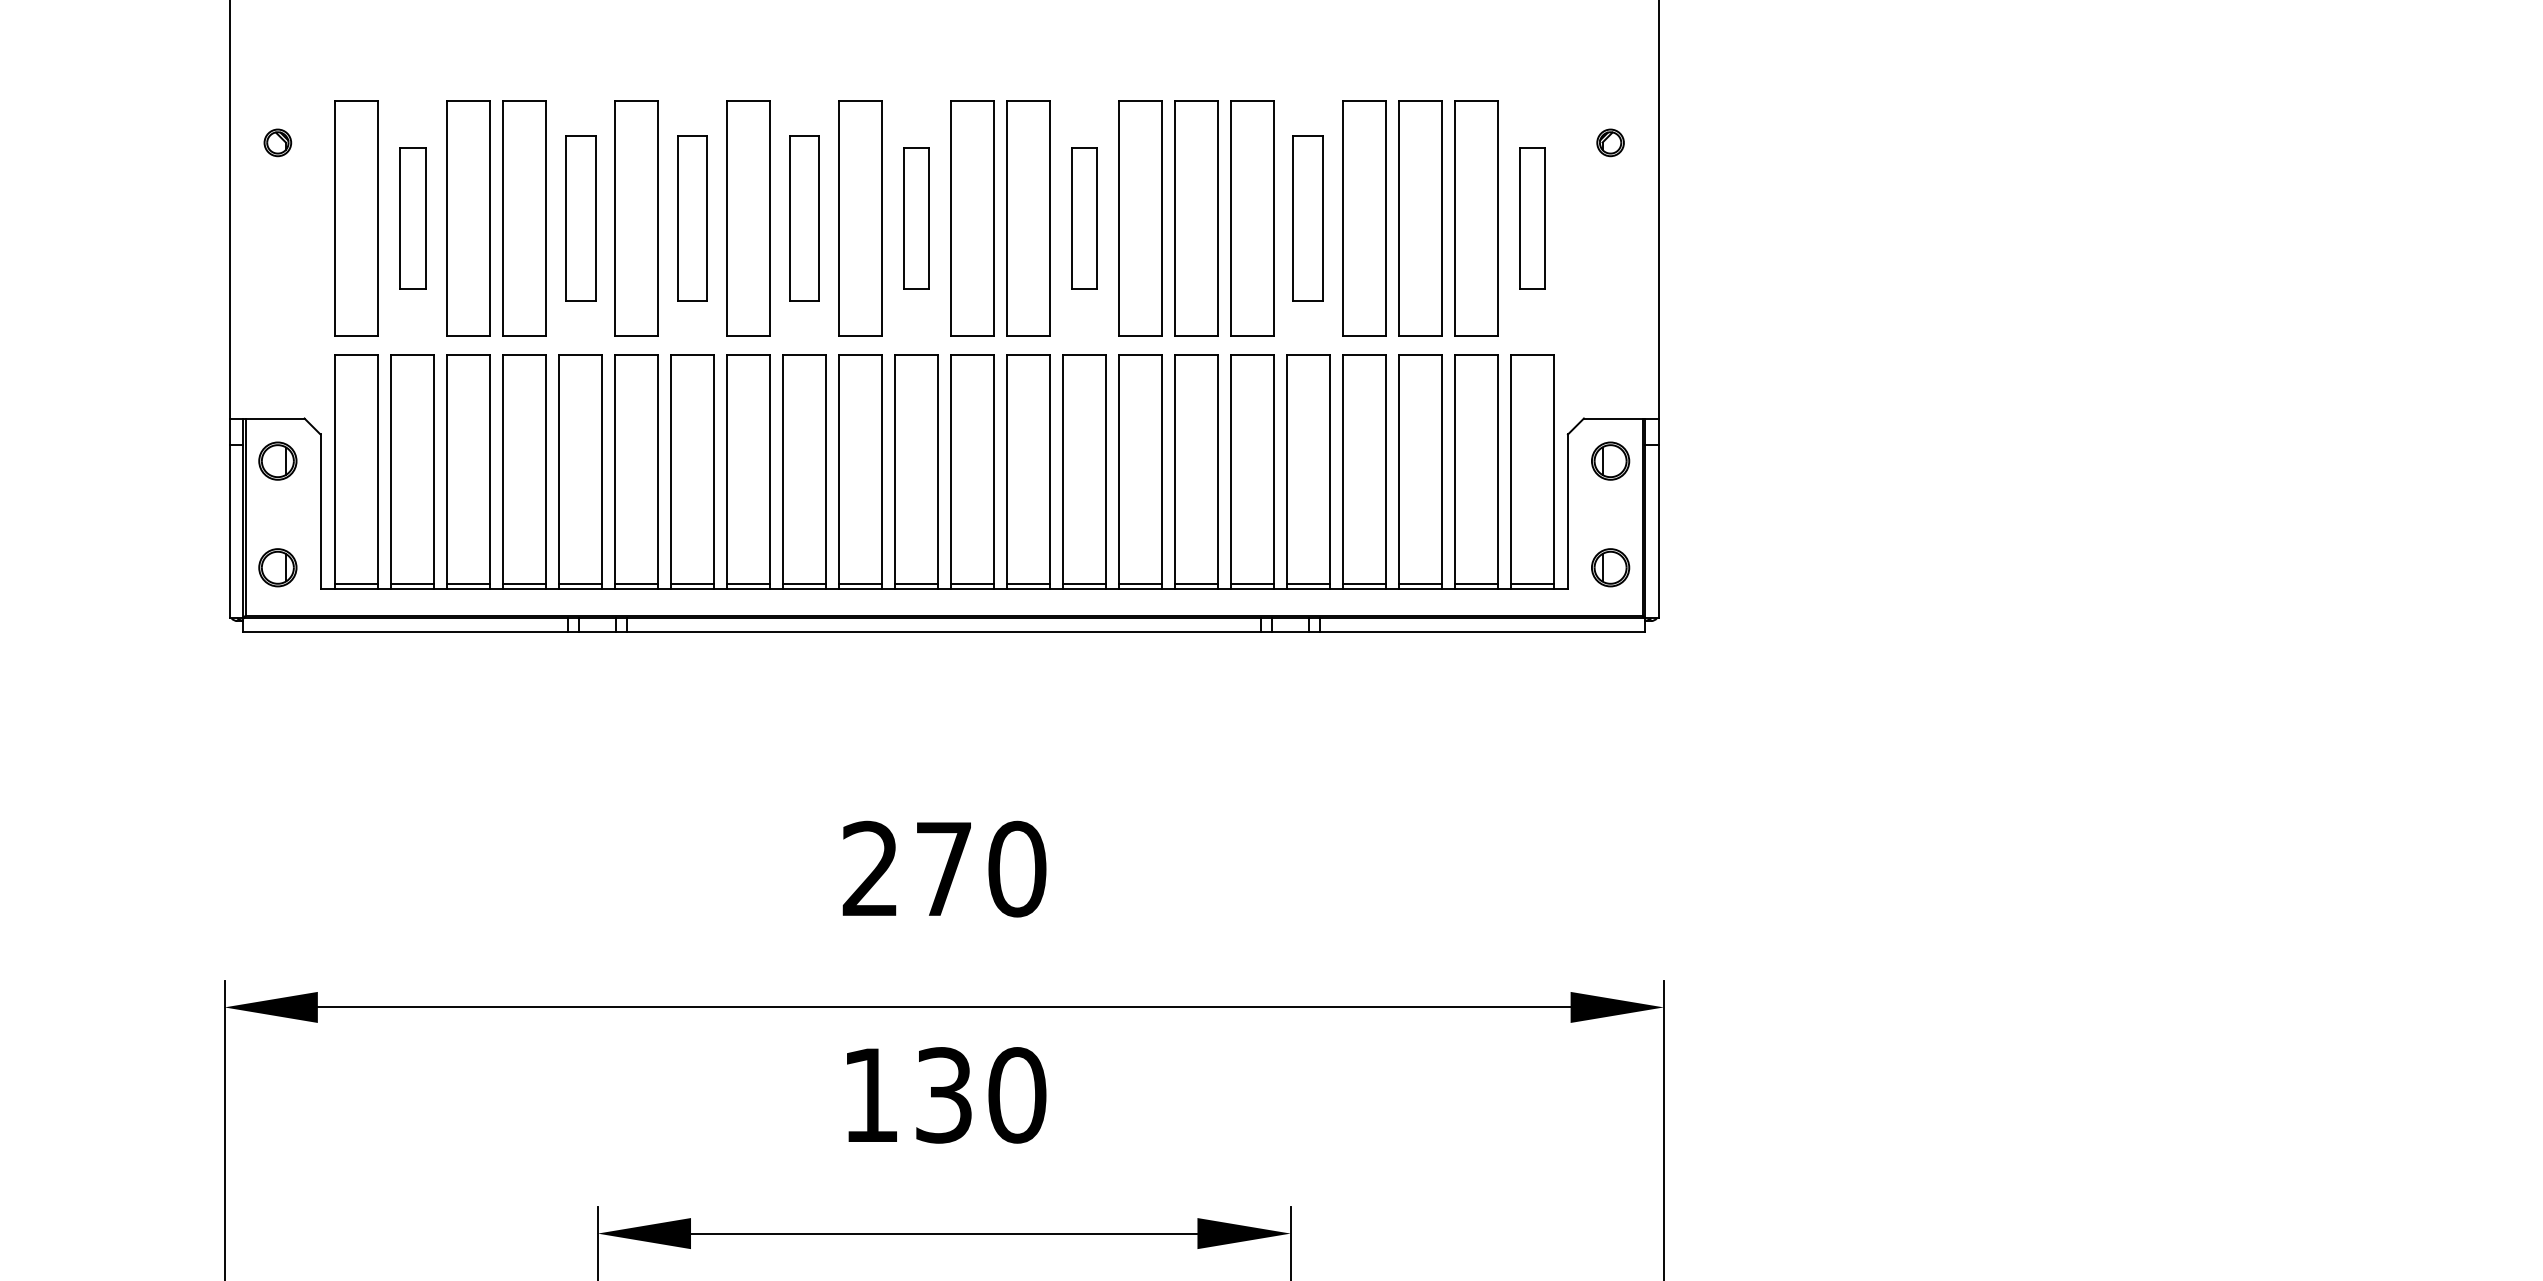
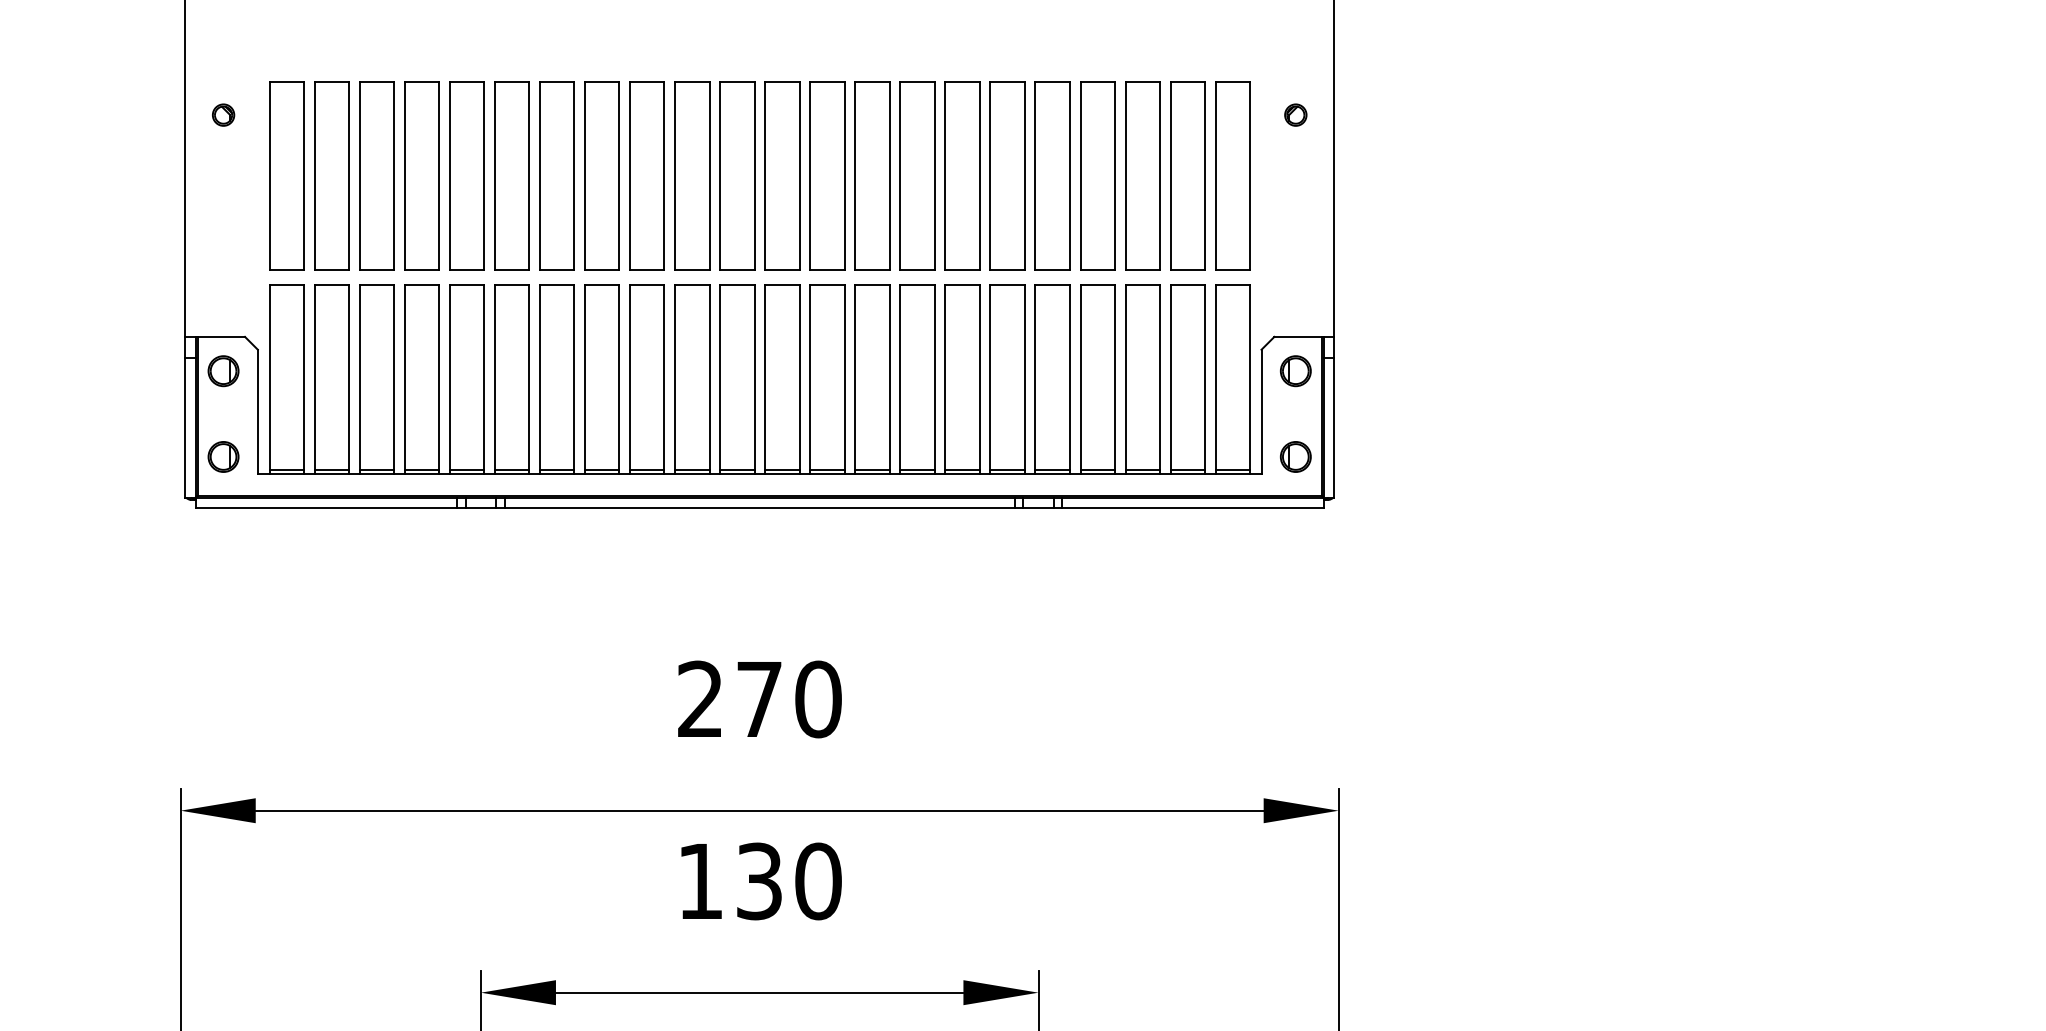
part: (412, 217) -> (331, 175), size x1.67
part: (579, 217) -> (466, 175), size x1.43
part: (691, 217) -> (556, 175), size x1.43
part: (803, 217) -> (646, 175), size x1.43
part: (916, 217) -> (737, 175), size x1.67
part: (1084, 217) -> (872, 175), size x1.67
part: (1308, 217) -> (1052, 175), size x1.43
part: (1531, 217) -> (1232, 175), size x1.67

